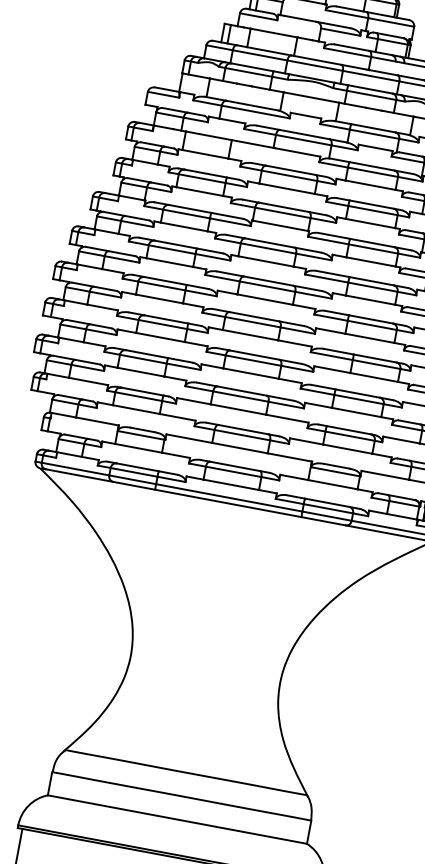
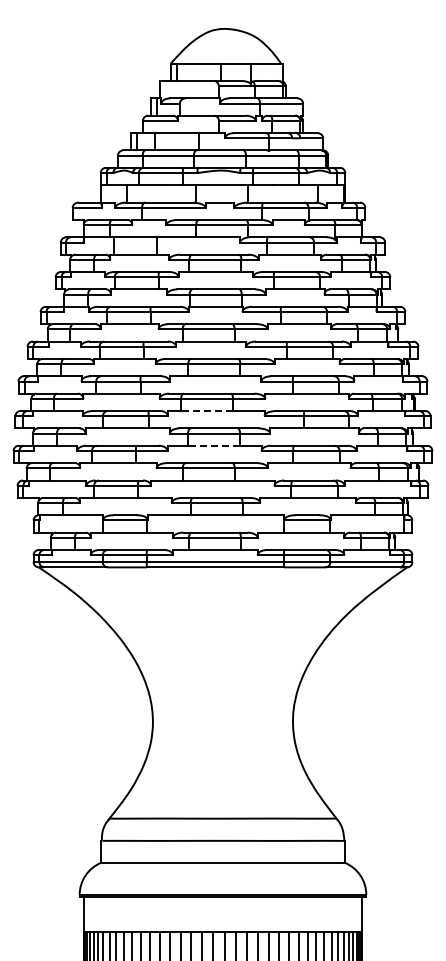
line: (250, 335) -> (207, 411), solid -> dashed
line: (250, 373) -> (213, 445), solid -> dashed

